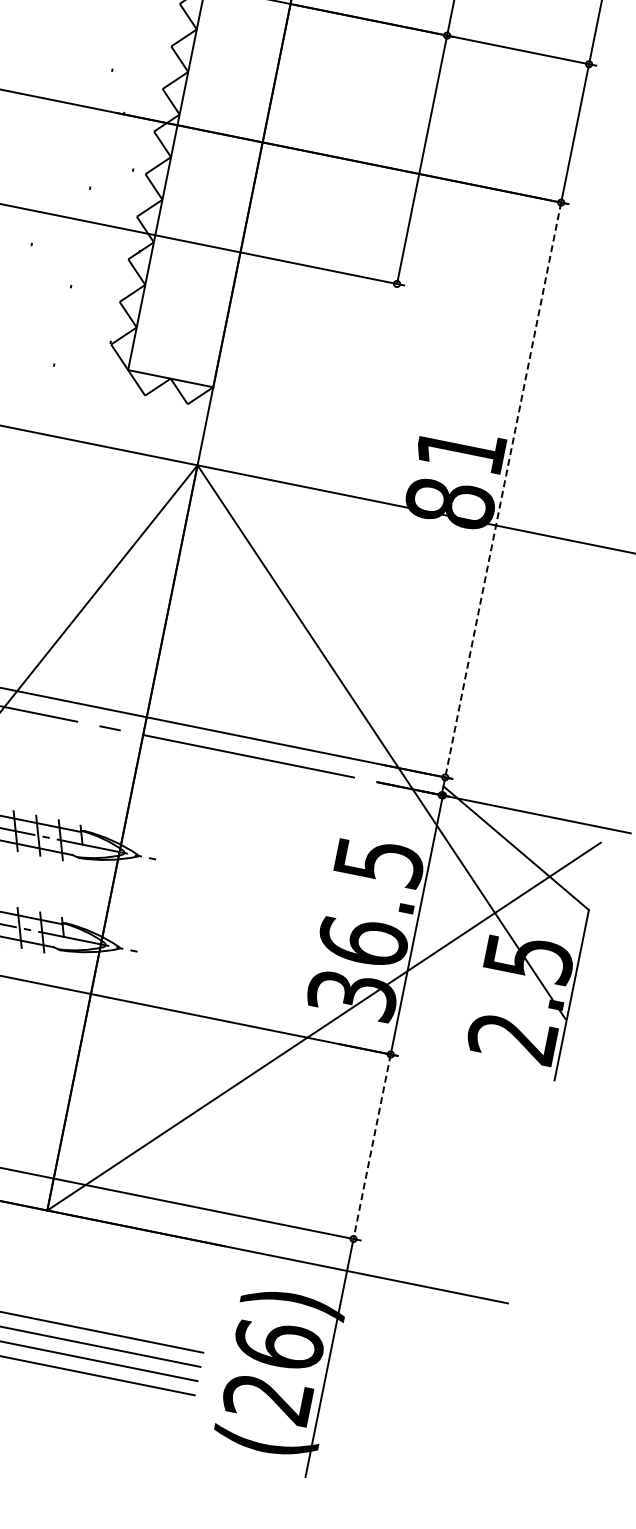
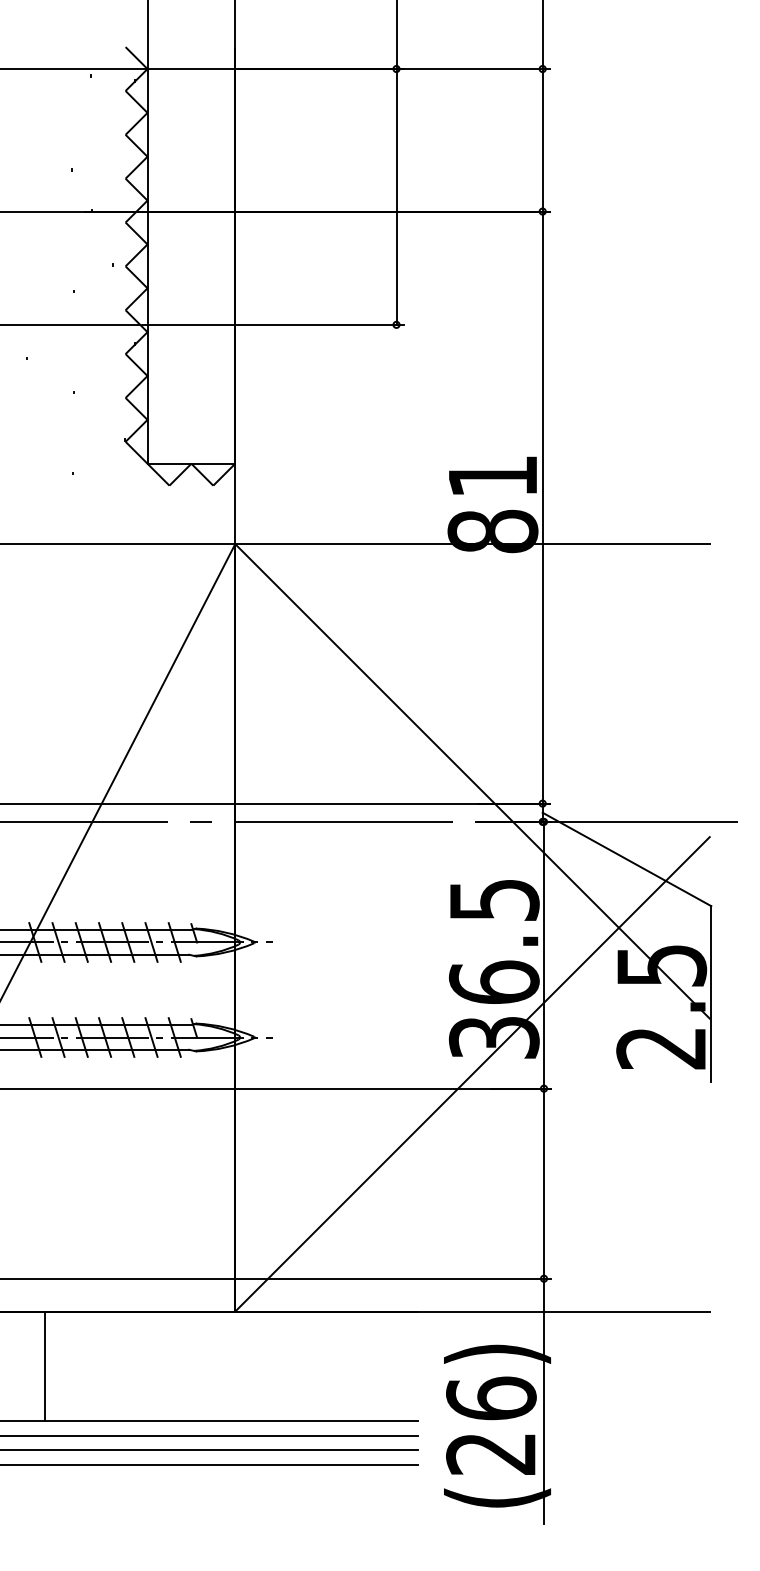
line: (502, 490) -> (542, 508), dashed -> solid
line: (372, 1147) -> (544, 1184), dashed -> solid

